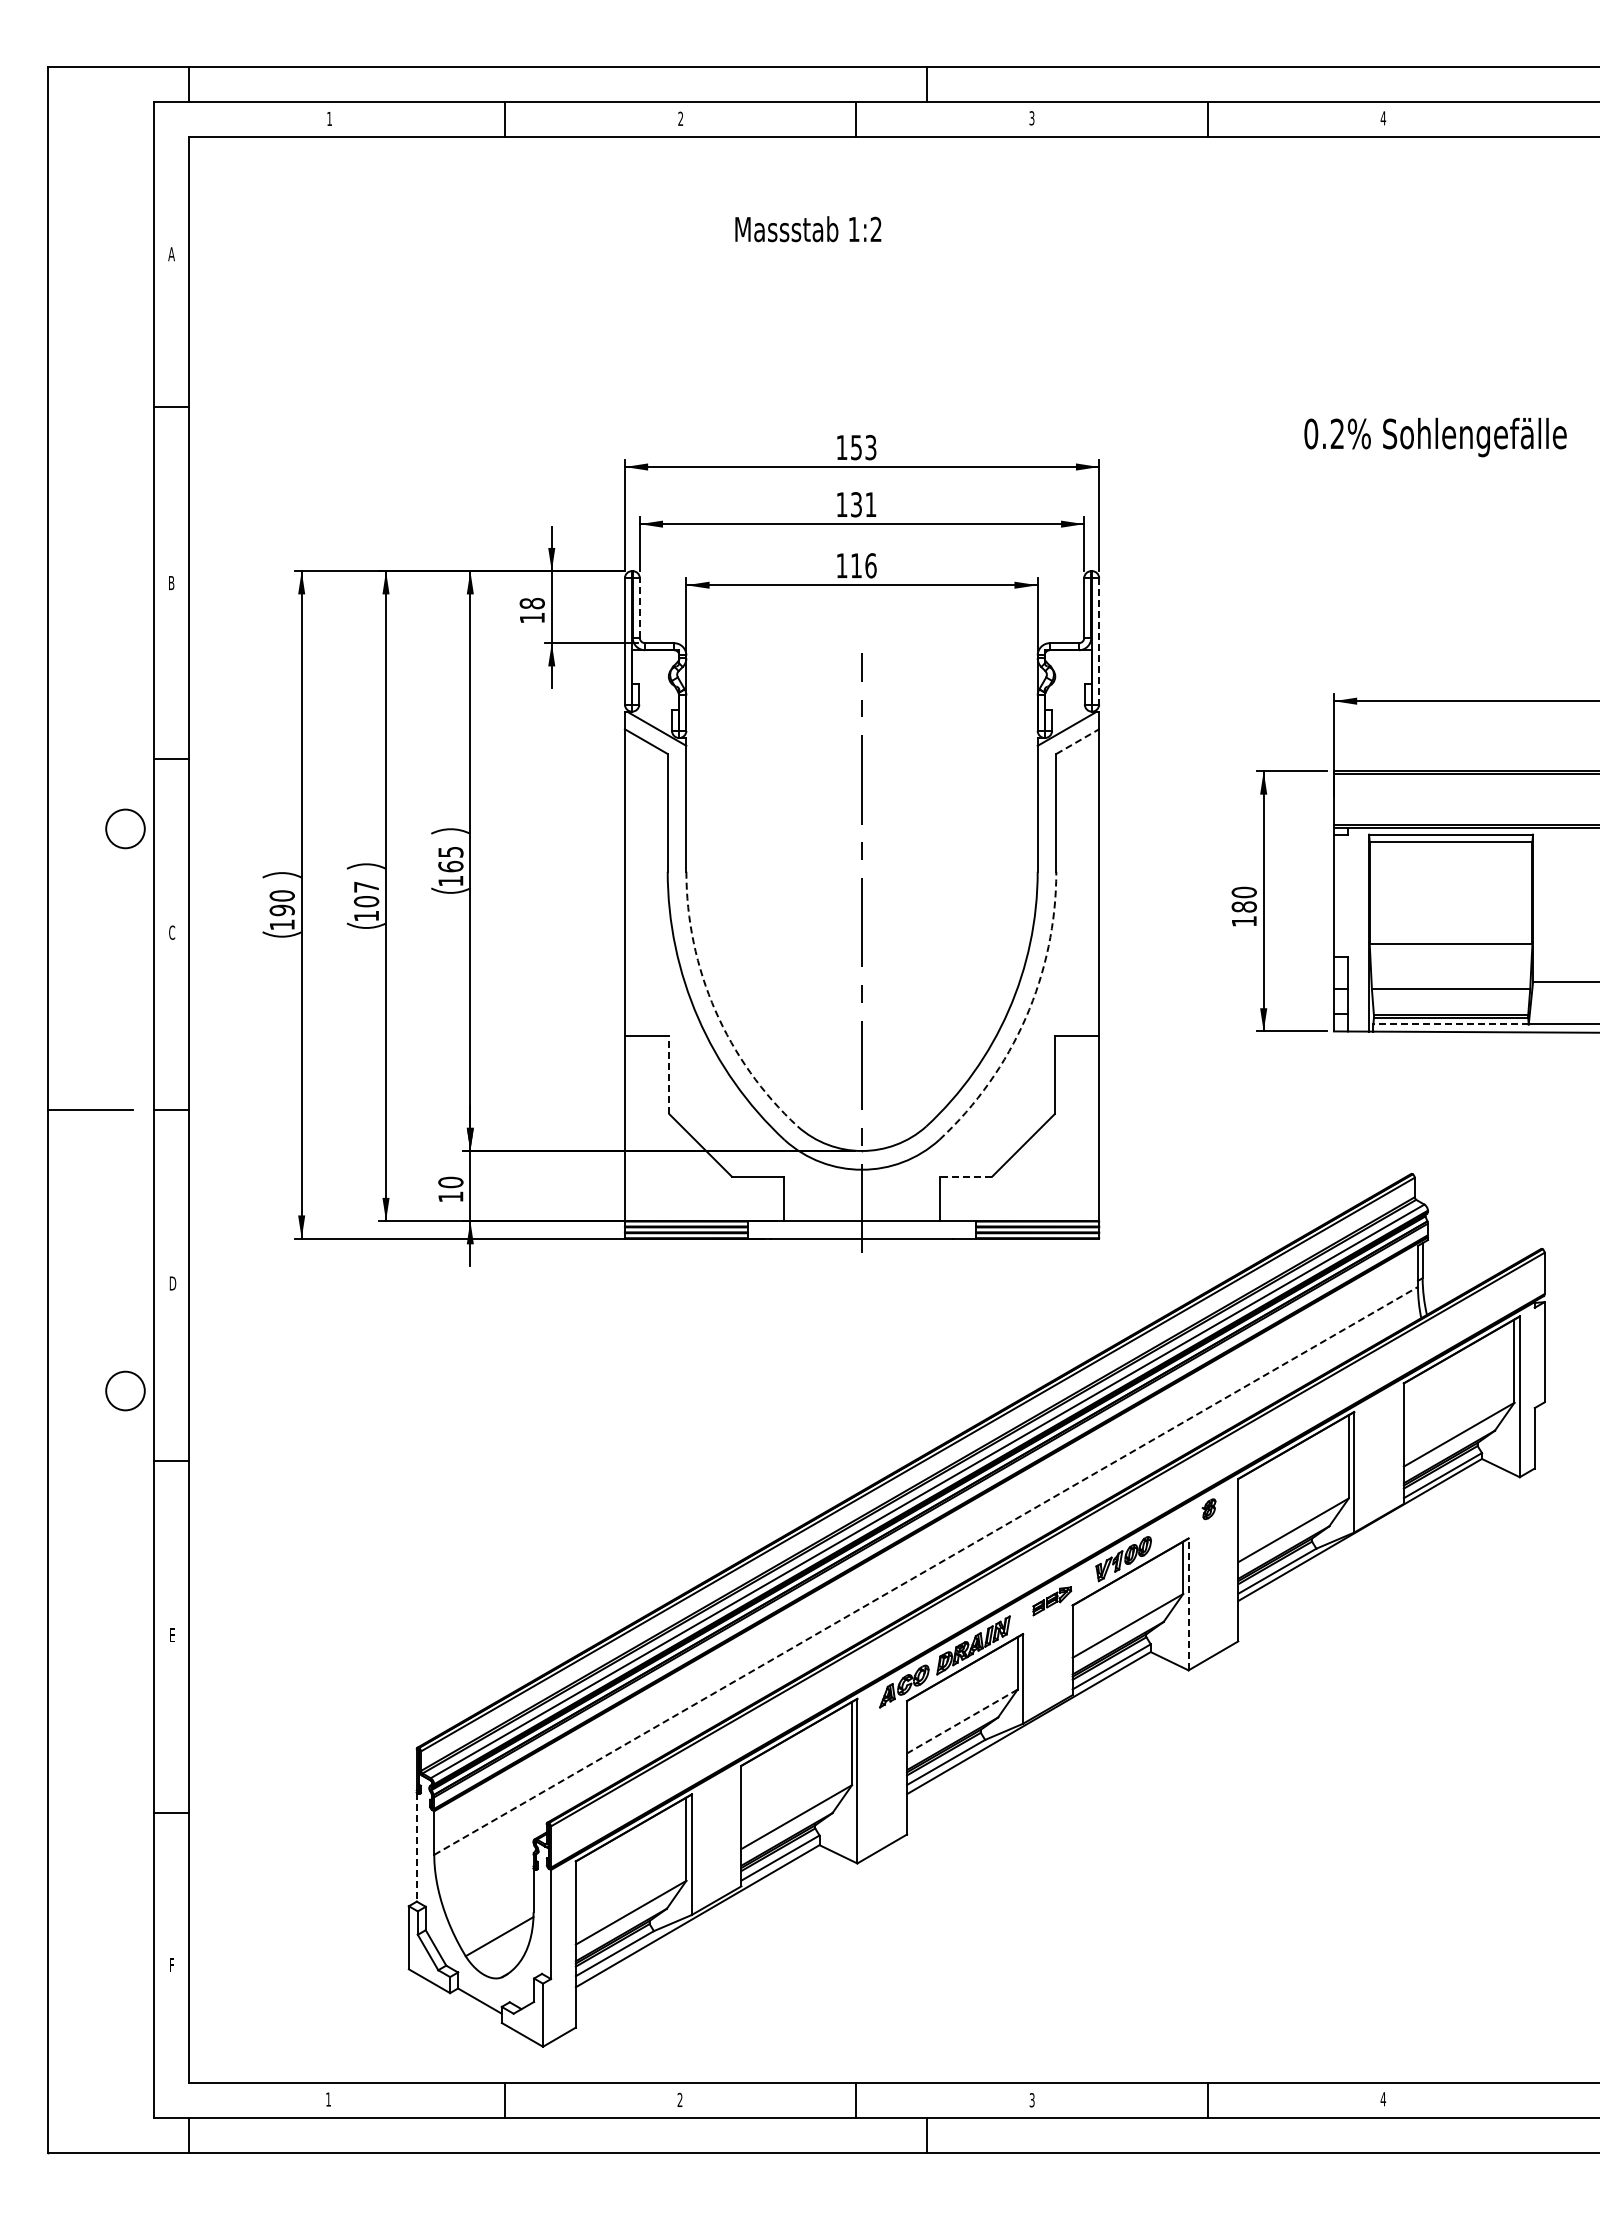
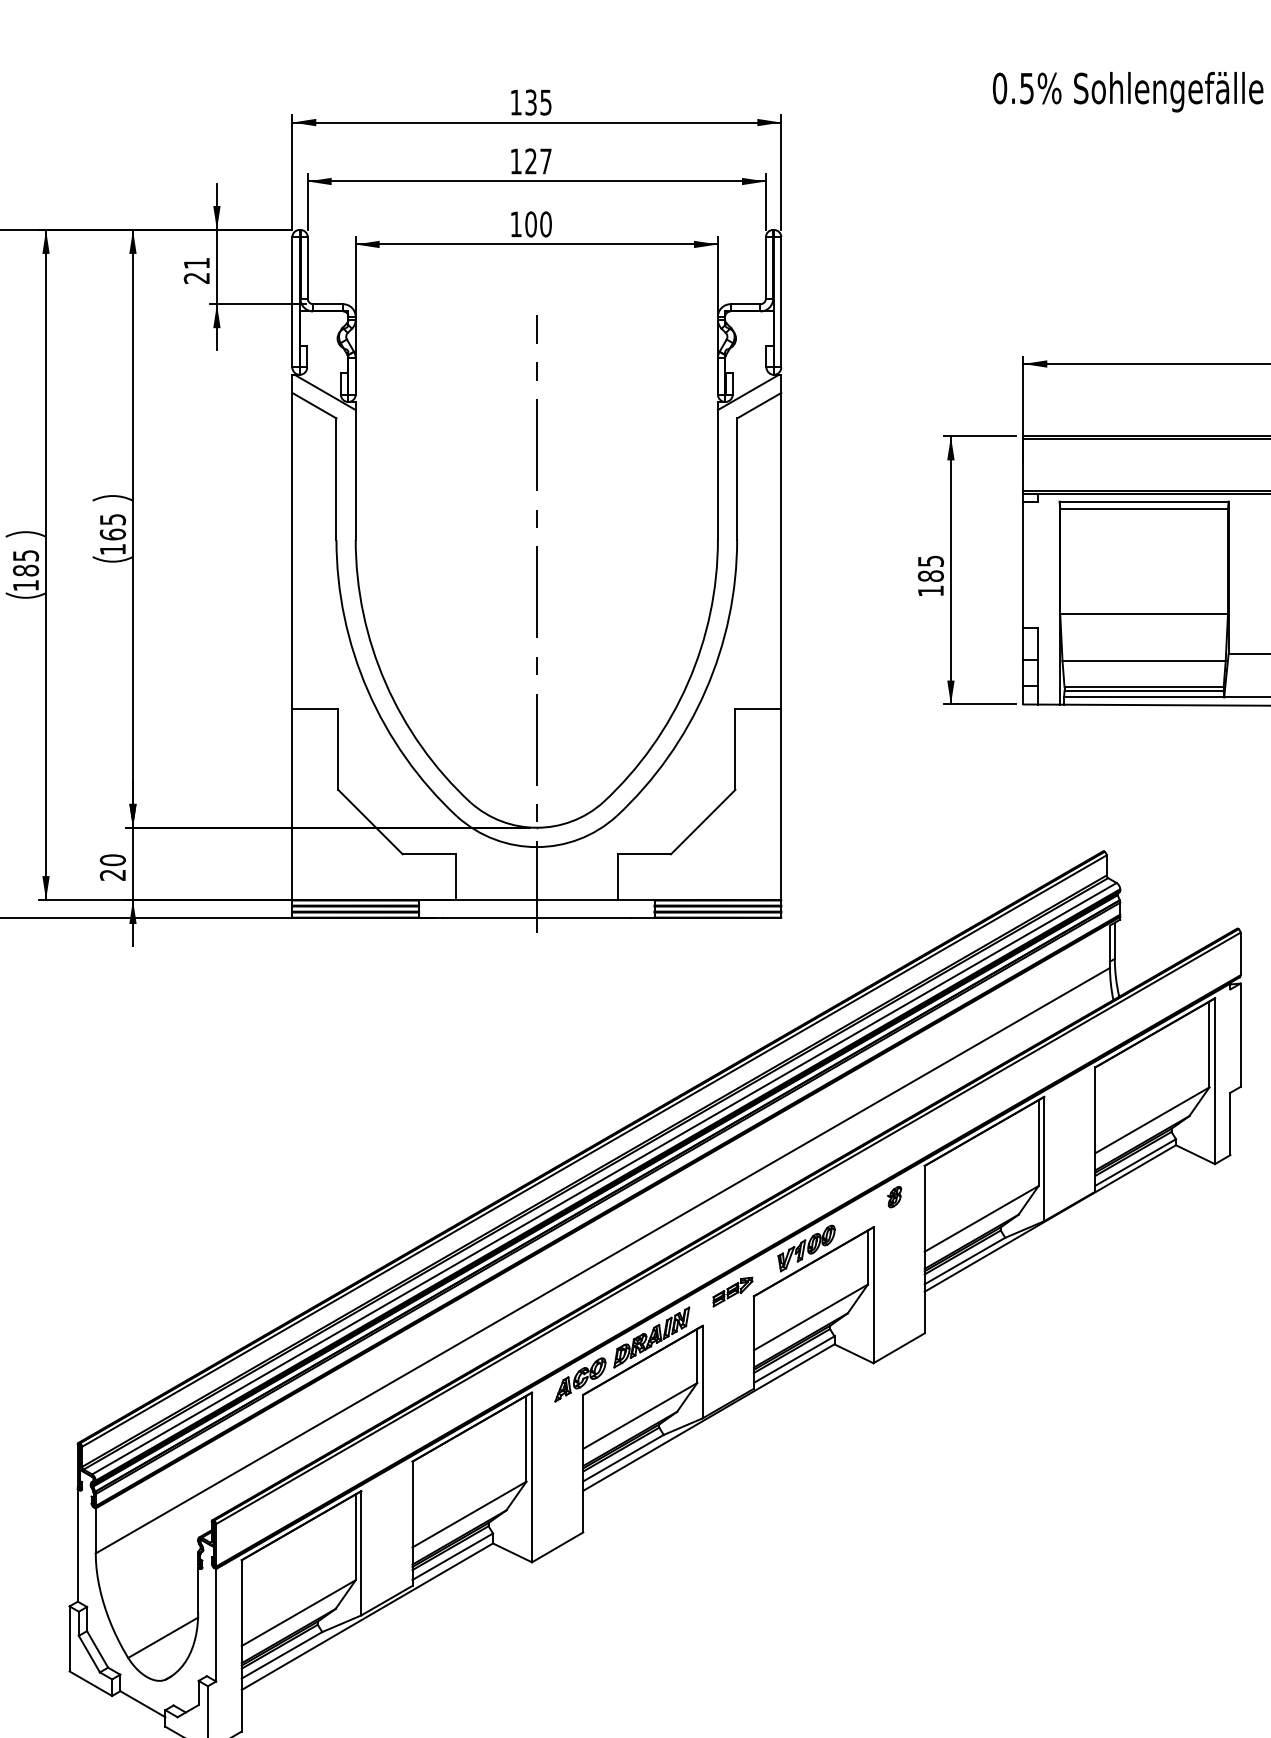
text: (1336, 433) -> (1025, 88), 0.2% -> 0.5%
text: (863, 447) -> (538, 102), 153 -> 135
text: (863, 504) -> (538, 161), 131 -> 127
text: (863, 565) -> (538, 224), 116 -> 100
line: (639, 608) -> (307, 268), dashed -> solid
text: (531, 610) -> (196, 270), 18 -> 21
line: (1099, 641) -> (781, 302), dashed -> solid
line: (1077, 741) -> (758, 405), dashed -> solid
text: (1243, 892) -> (930, 561), 180 -> 185
text: (366, 894) -> (25, 563), 107 -> 185
arc: (715, 1010) -> (385, 682), dashed -> solid
arc: (1025, 1017) -> (705, 690), dashed -> solid
line: (1451, 1024) -> (1144, 697), dashed -> solid
line: (669, 1074) -> (338, 748), dashed -> solid
line: (966, 1176) -> (644, 854), dashed -> solid
text: (450, 1196) -> (112, 874), 10 -> 20
line: (926, 1570) -> (603, 1260), dashed -> solid
line: (1188, 1604) -> (873, 1295), dashed -> solid
line: (962, 1721) -> (640, 1415), dashed -> solid
line: (416, 1847) -> (77, 1545), dashed -> solid

